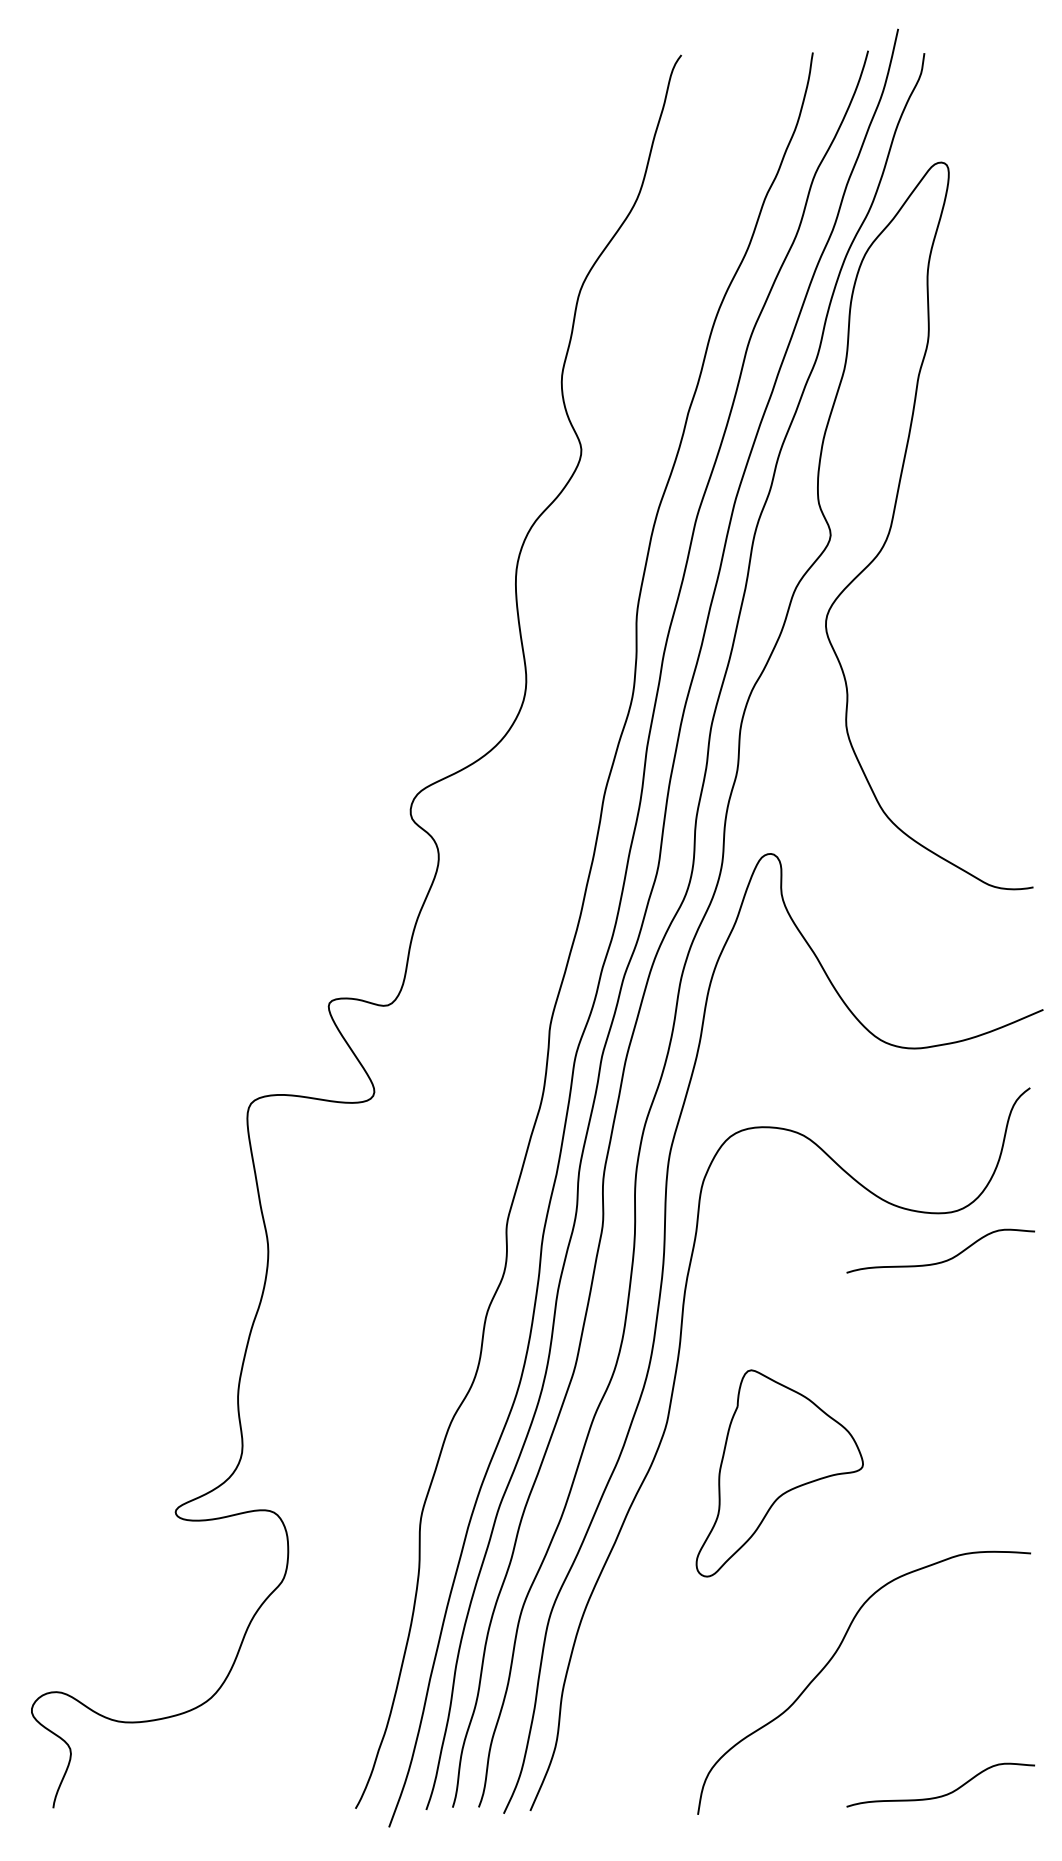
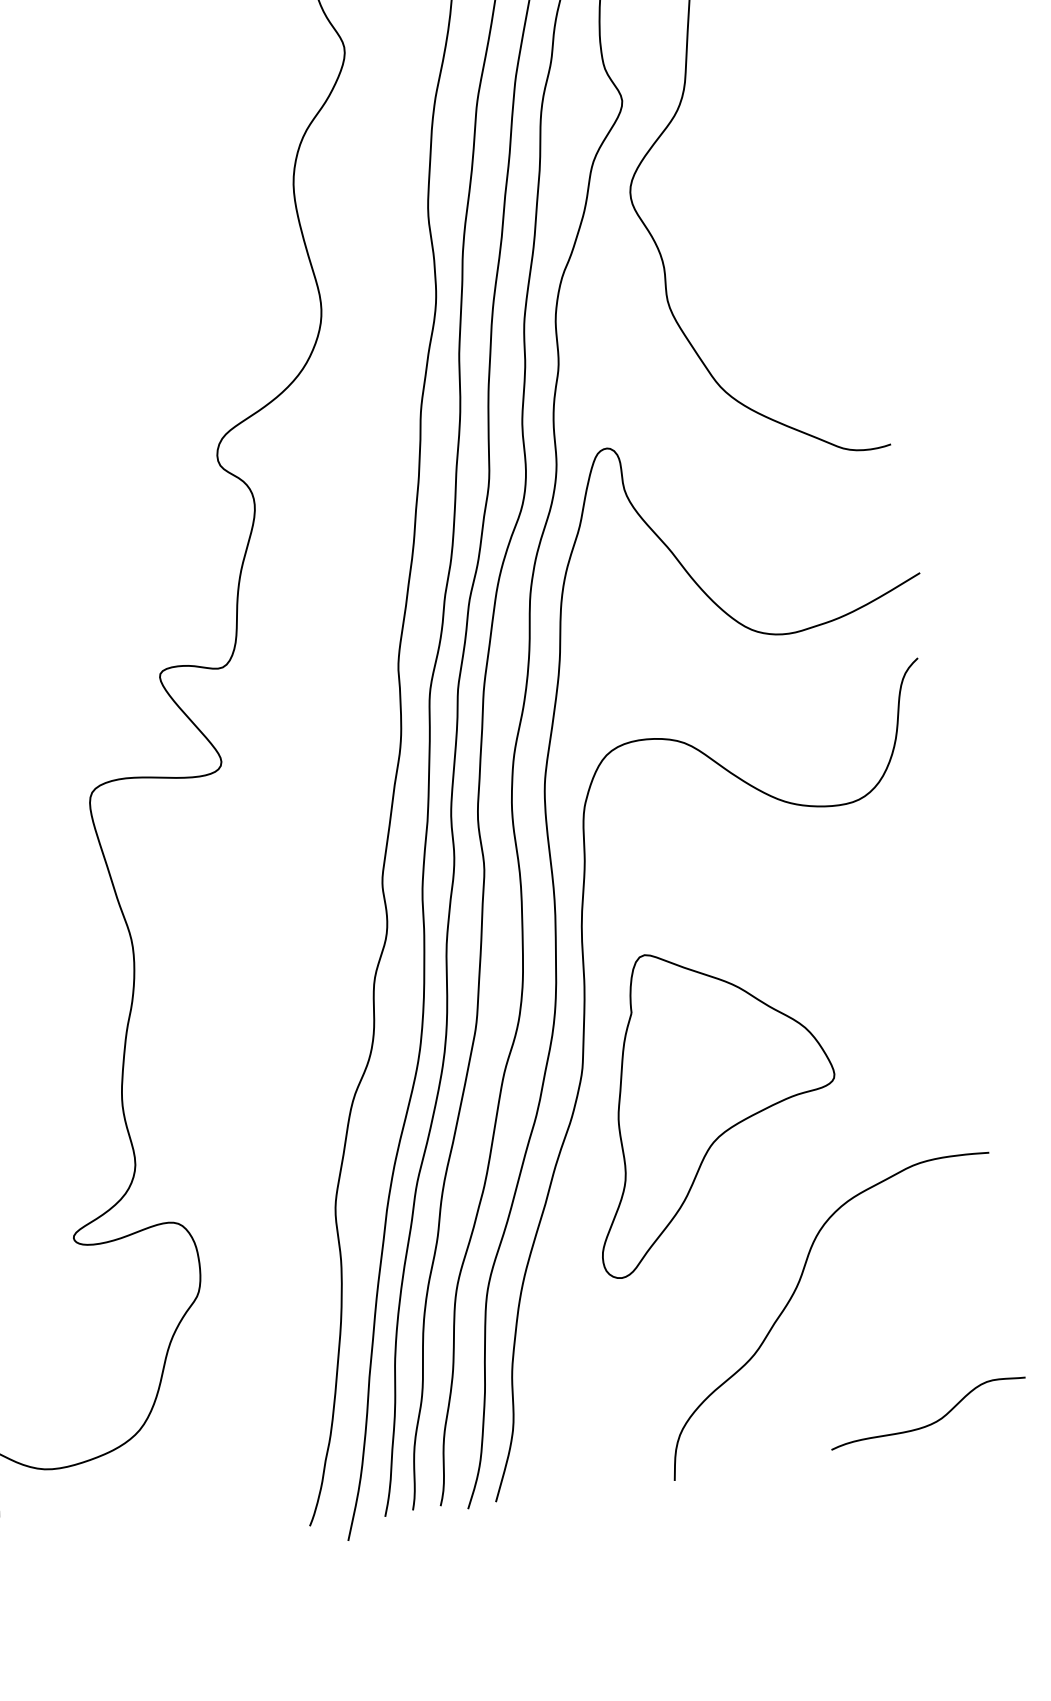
curve: (943, 1260) -> (851, 854), removed
part: (779, 1473) -> (709, 1105), size x1.43

